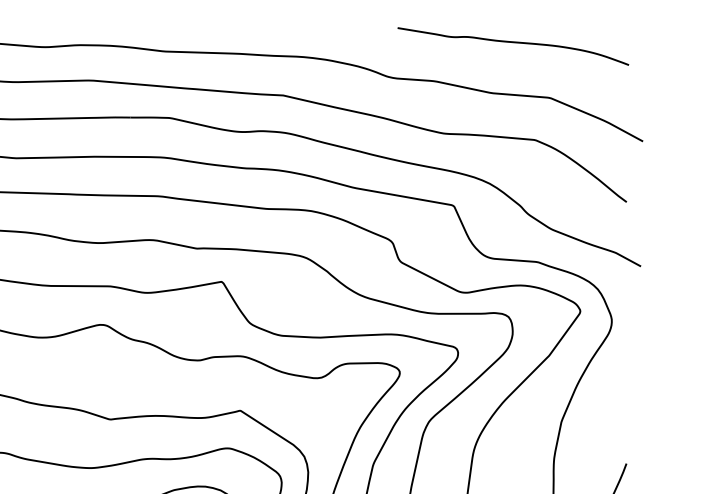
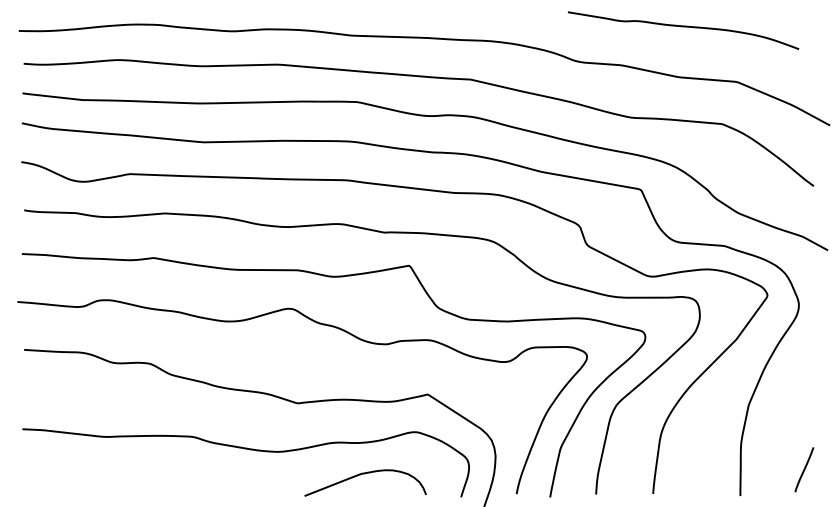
curve: (513, 43) -> (683, 27), moved

